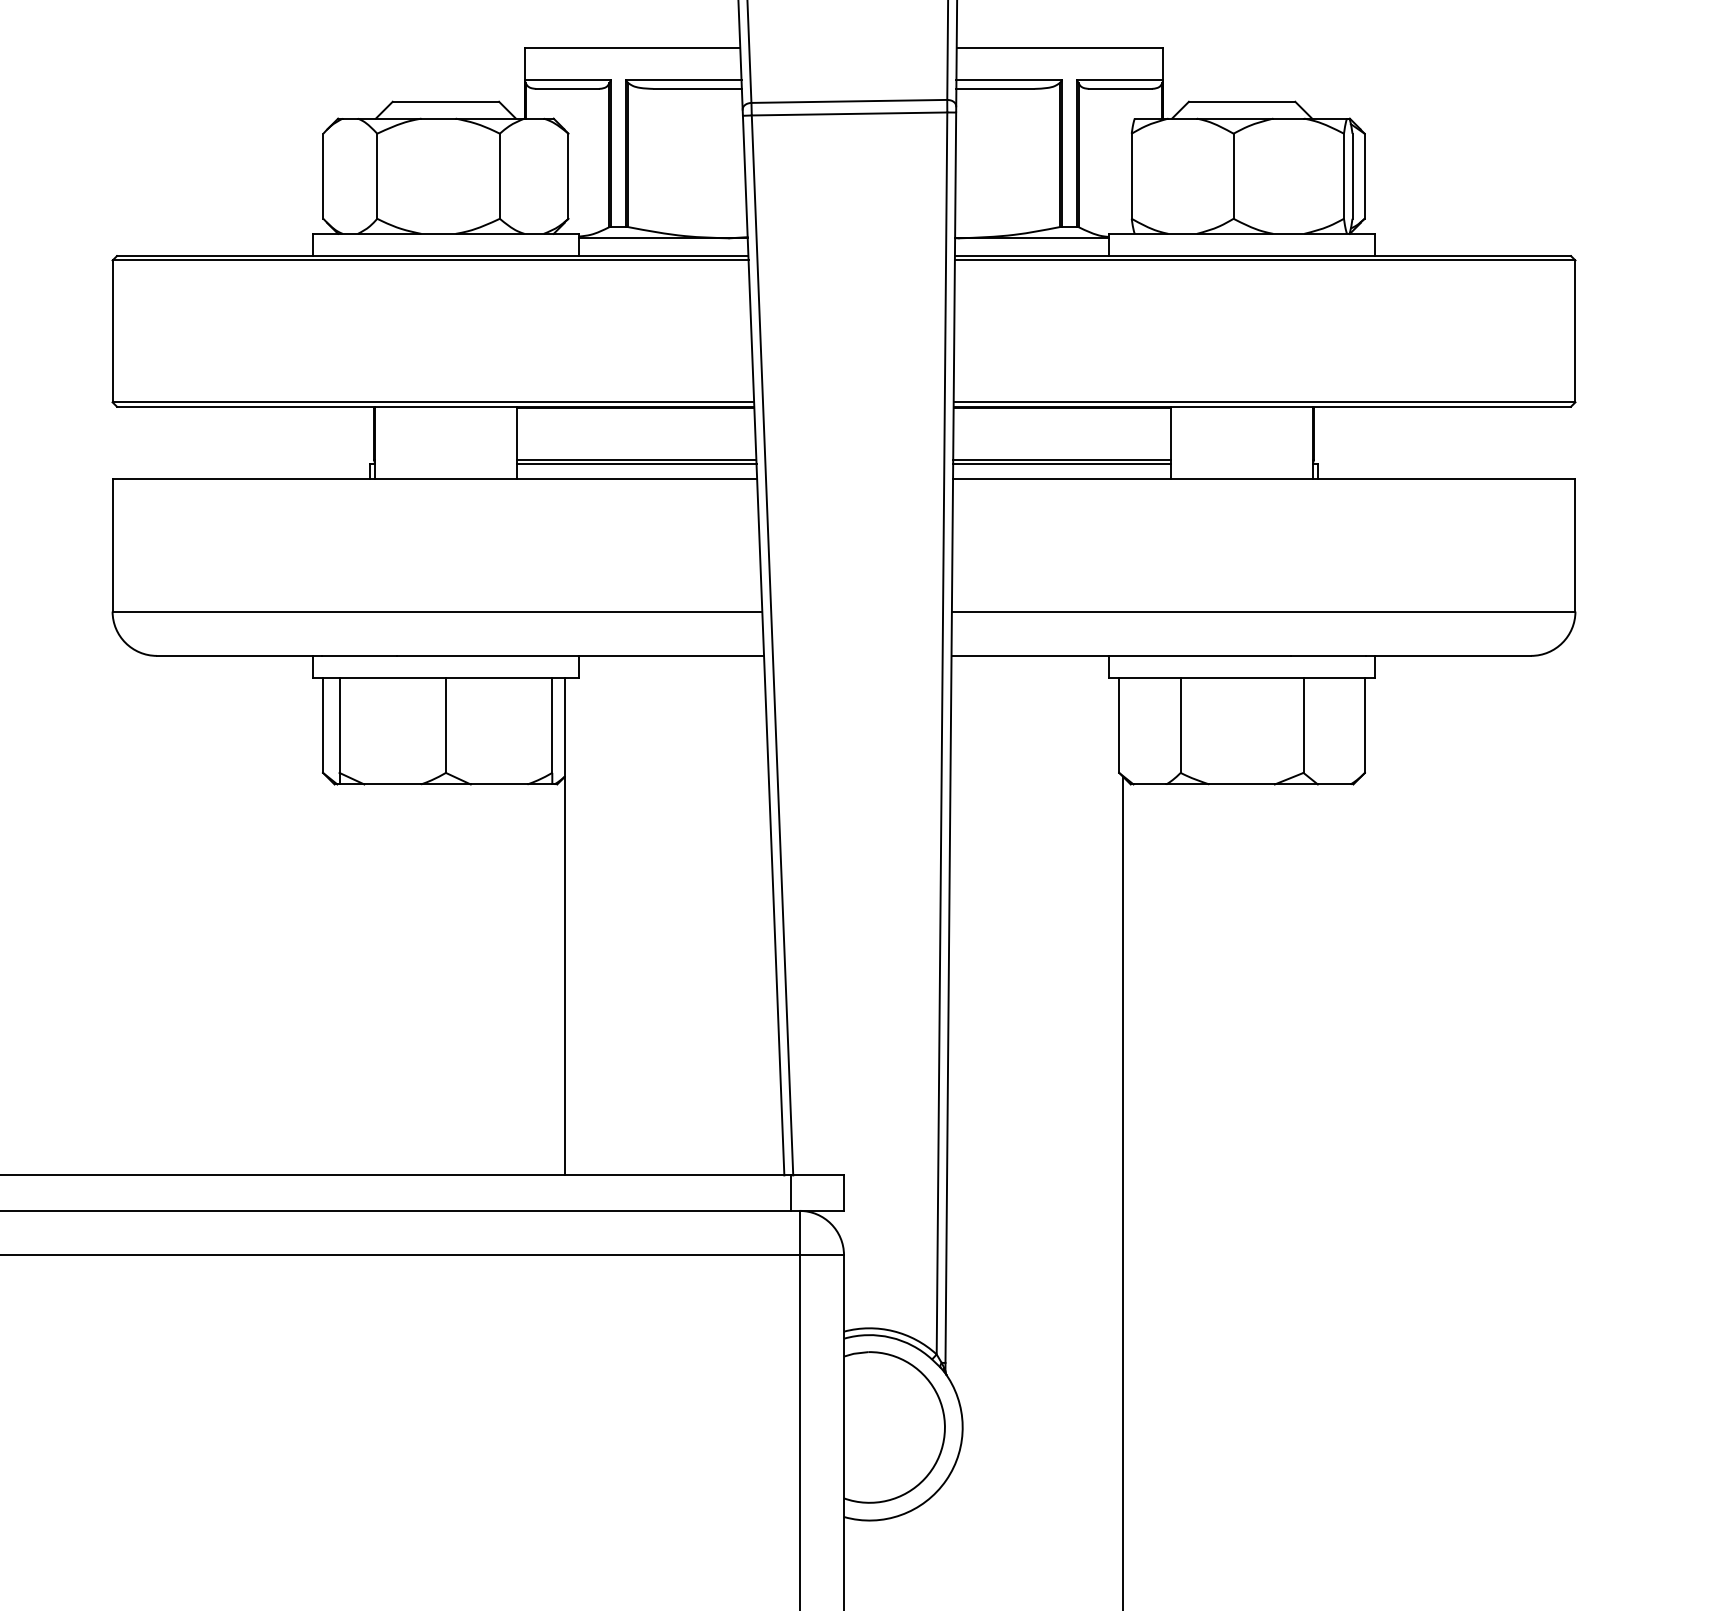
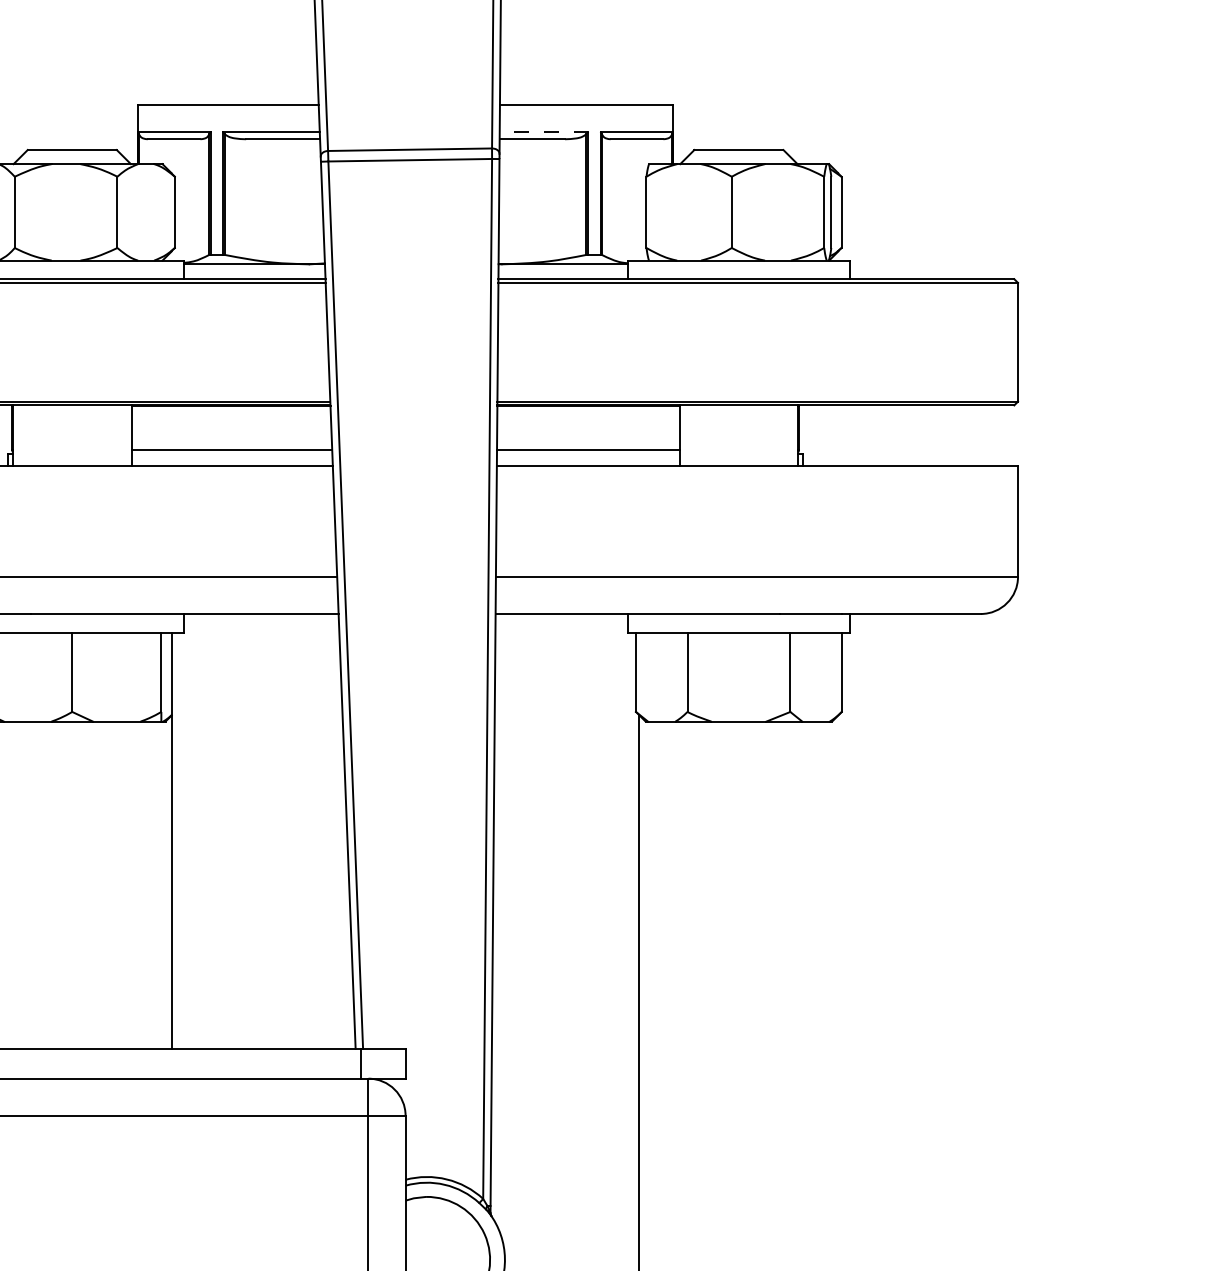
line: (1009, 80) -> (544, 132), solid -> dashed
line: (636, 464) -> (231, 453), removed
line: (1062, 464) -> (588, 453), removed

